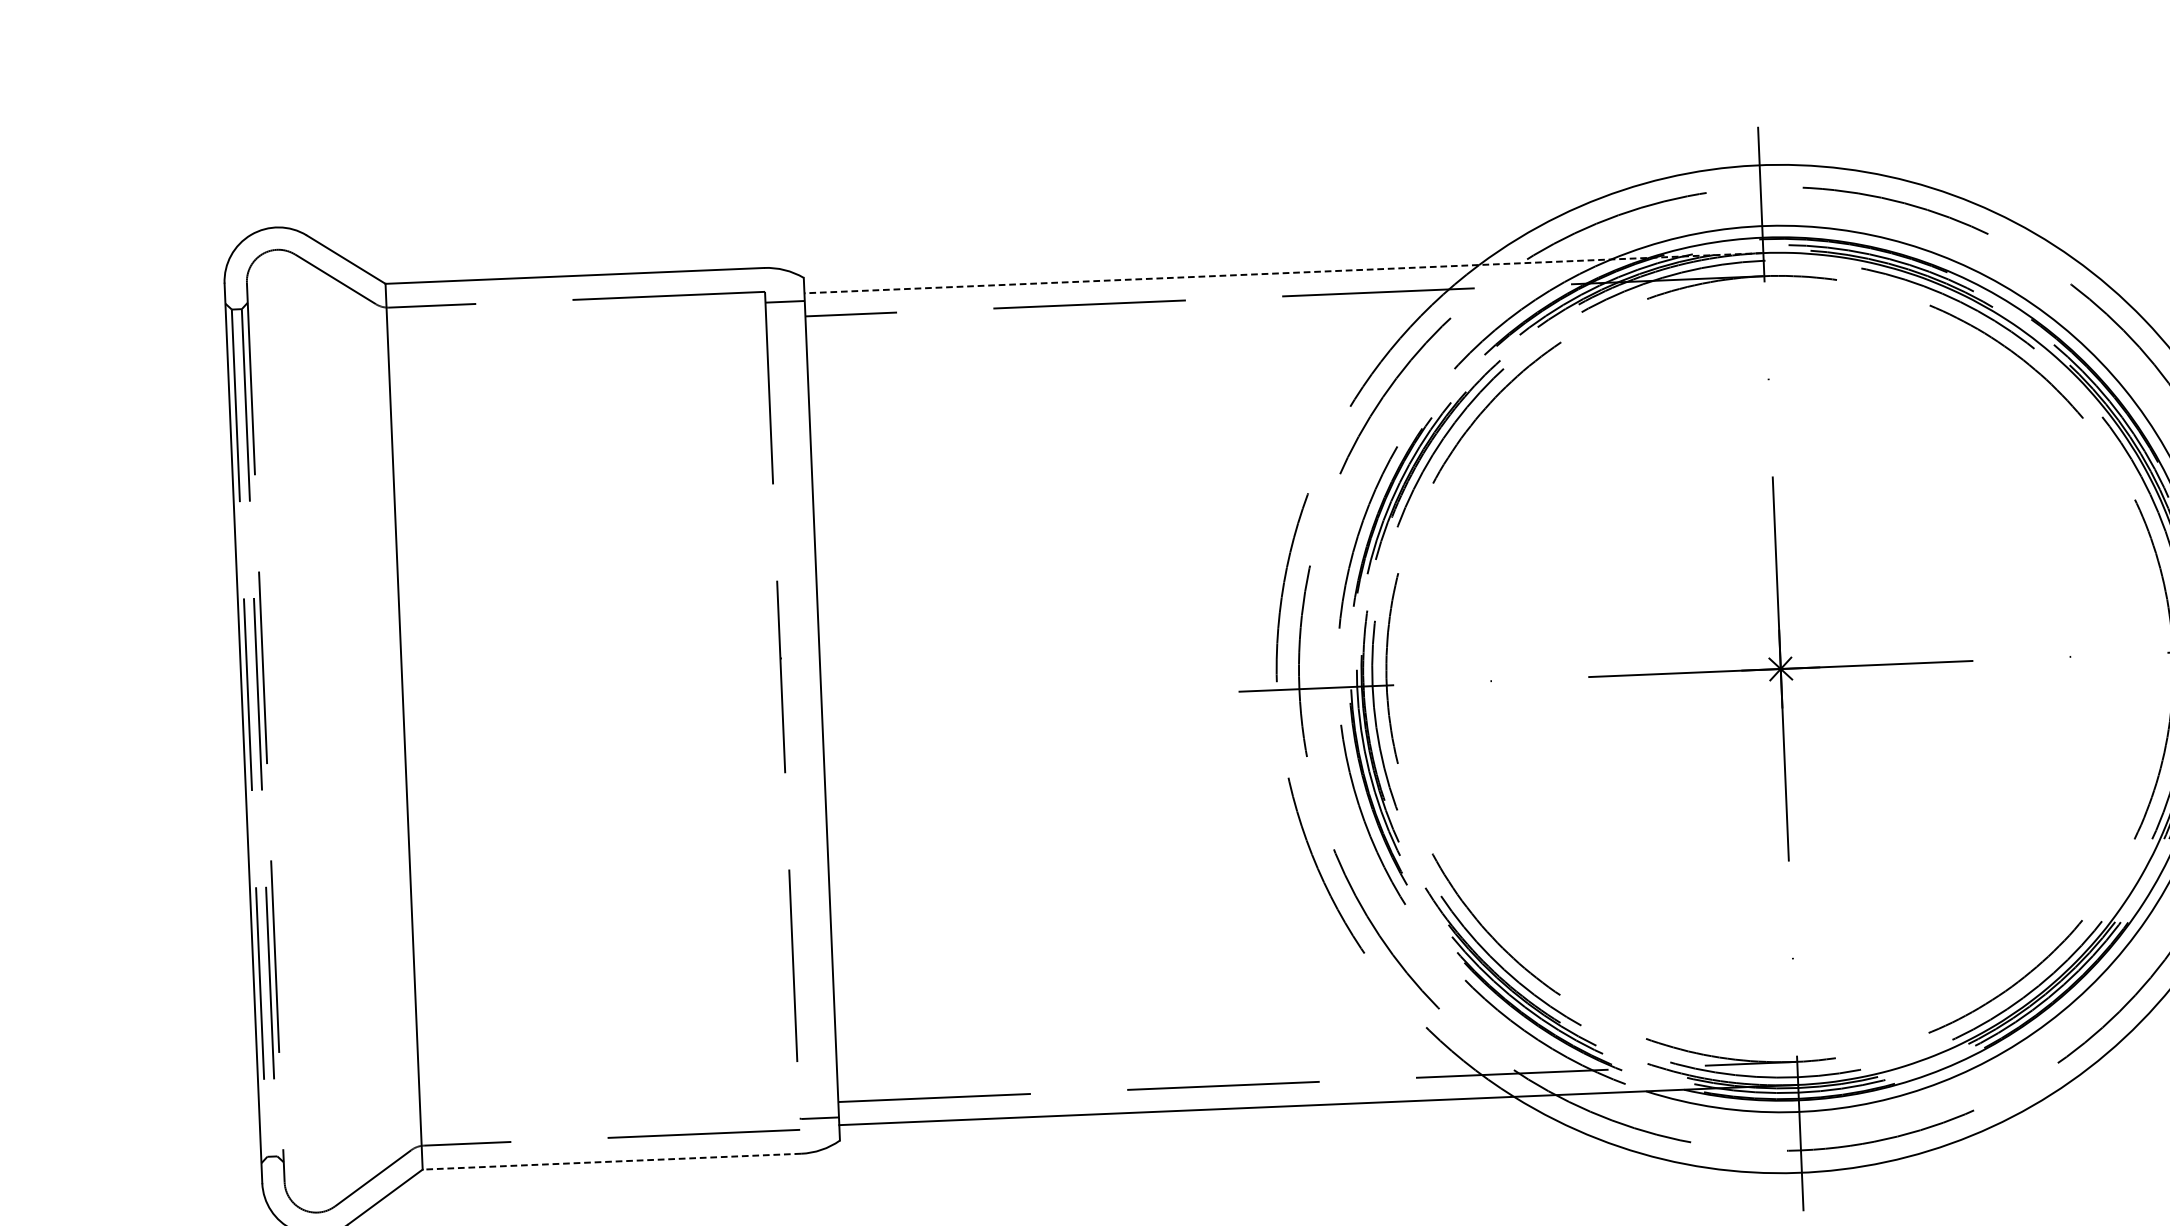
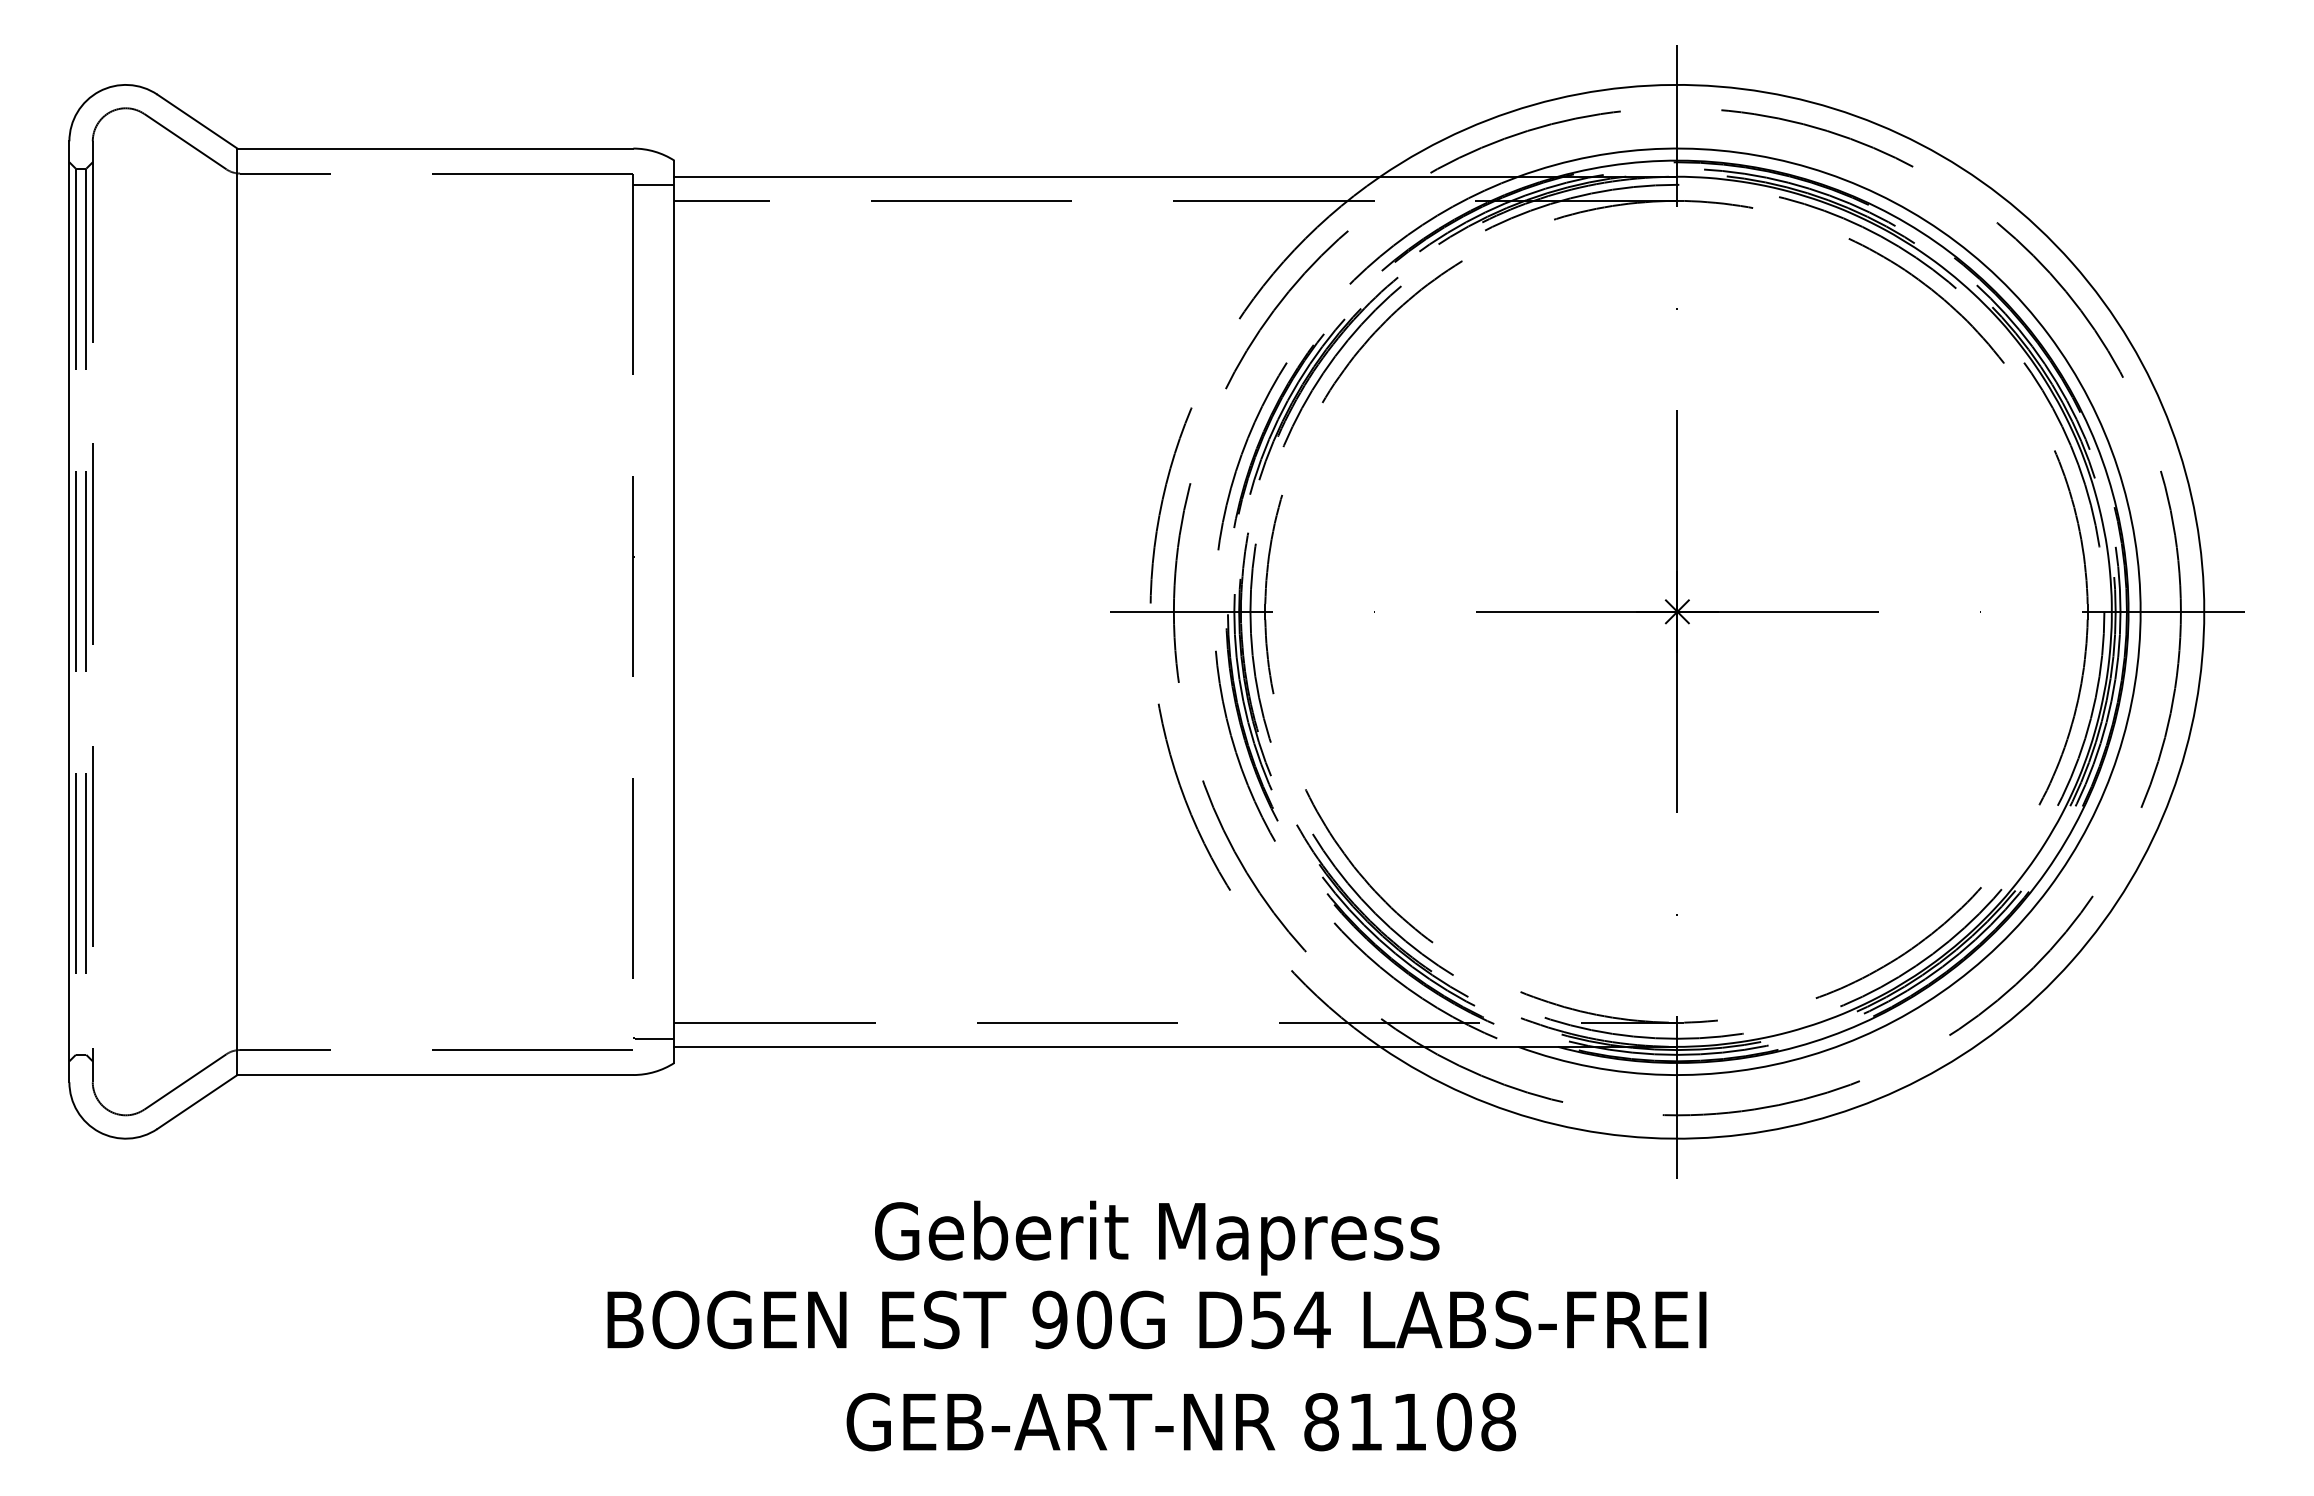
line: (1283, 272) -> (1175, 176), dashed -> solid
line: (612, 1162) -> (435, 1075), dashed -> solid

